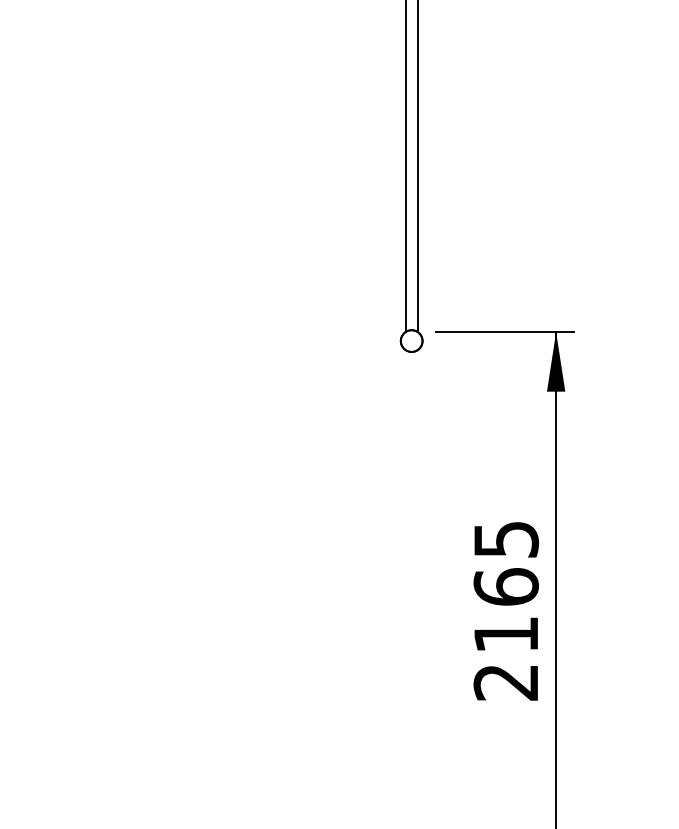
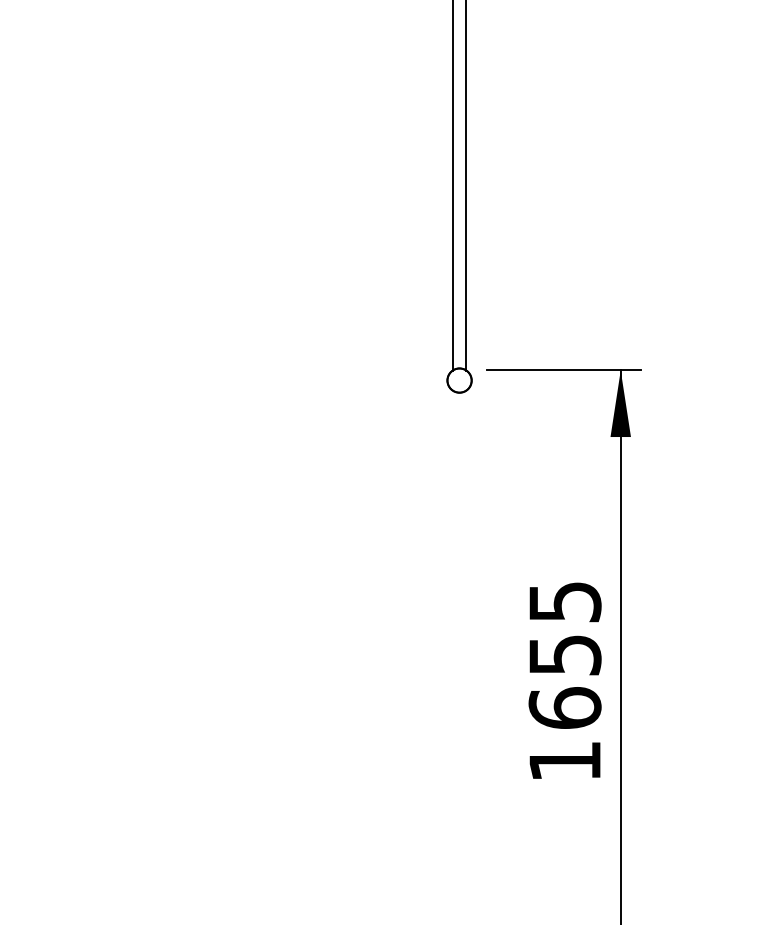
text: (505, 634) -> (564, 707), 2165 -> 1655

